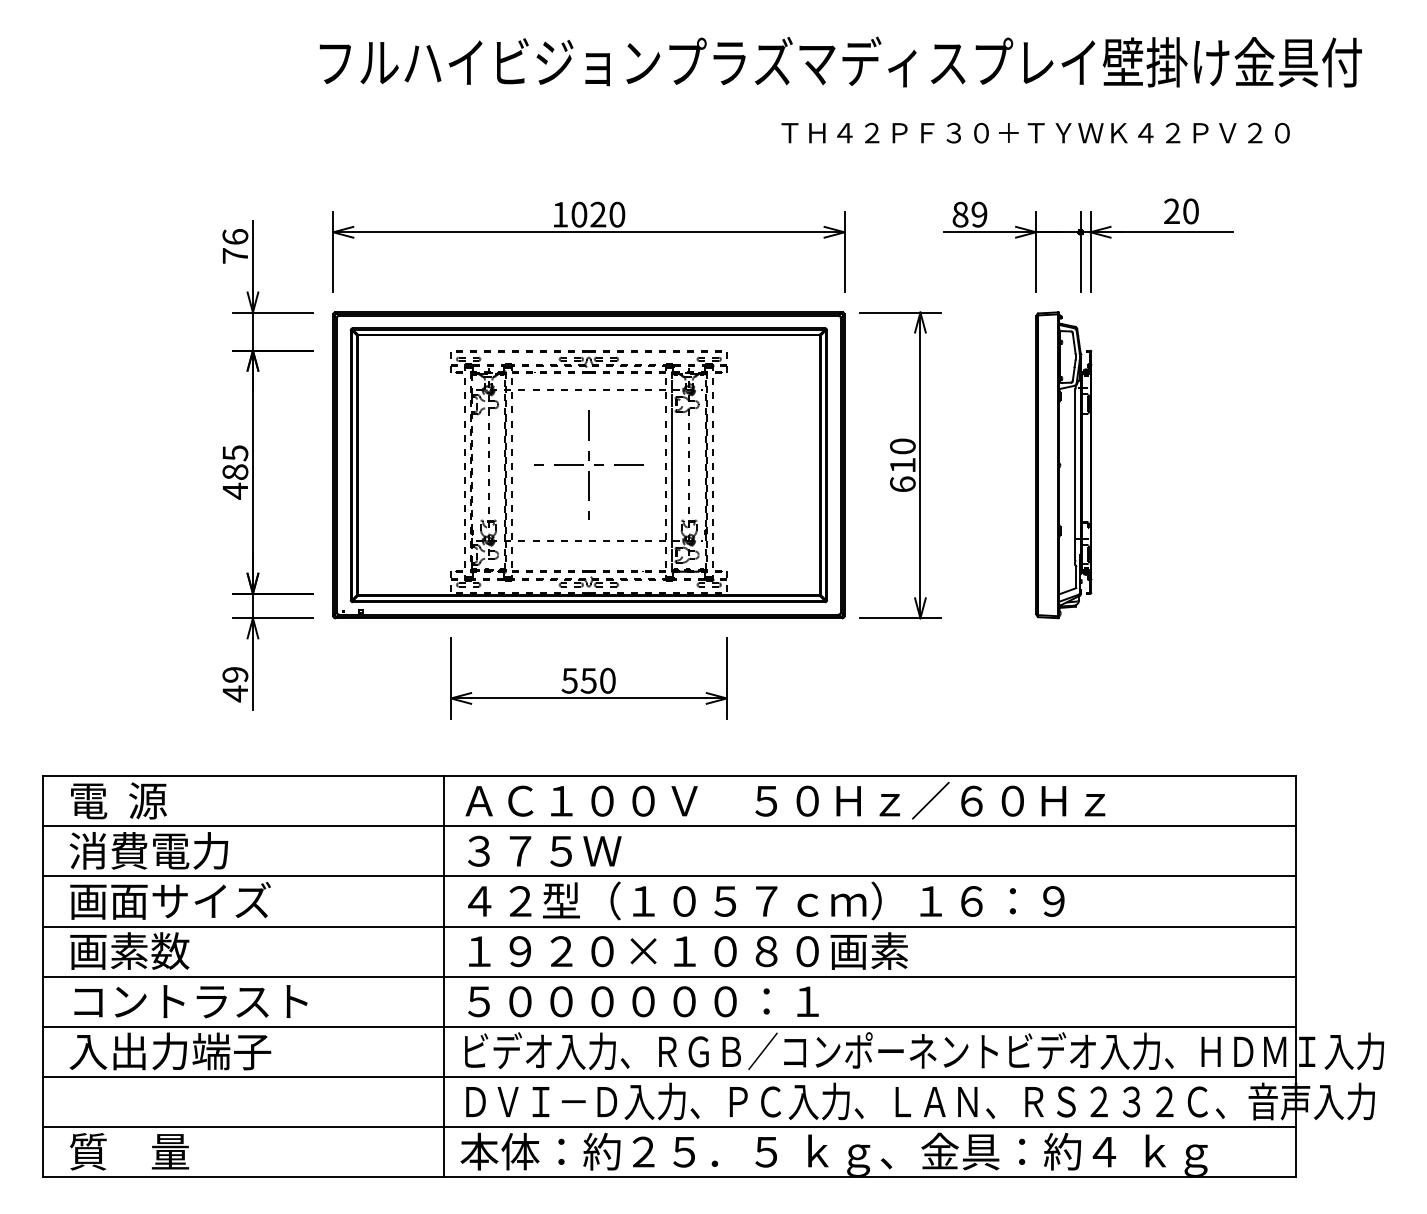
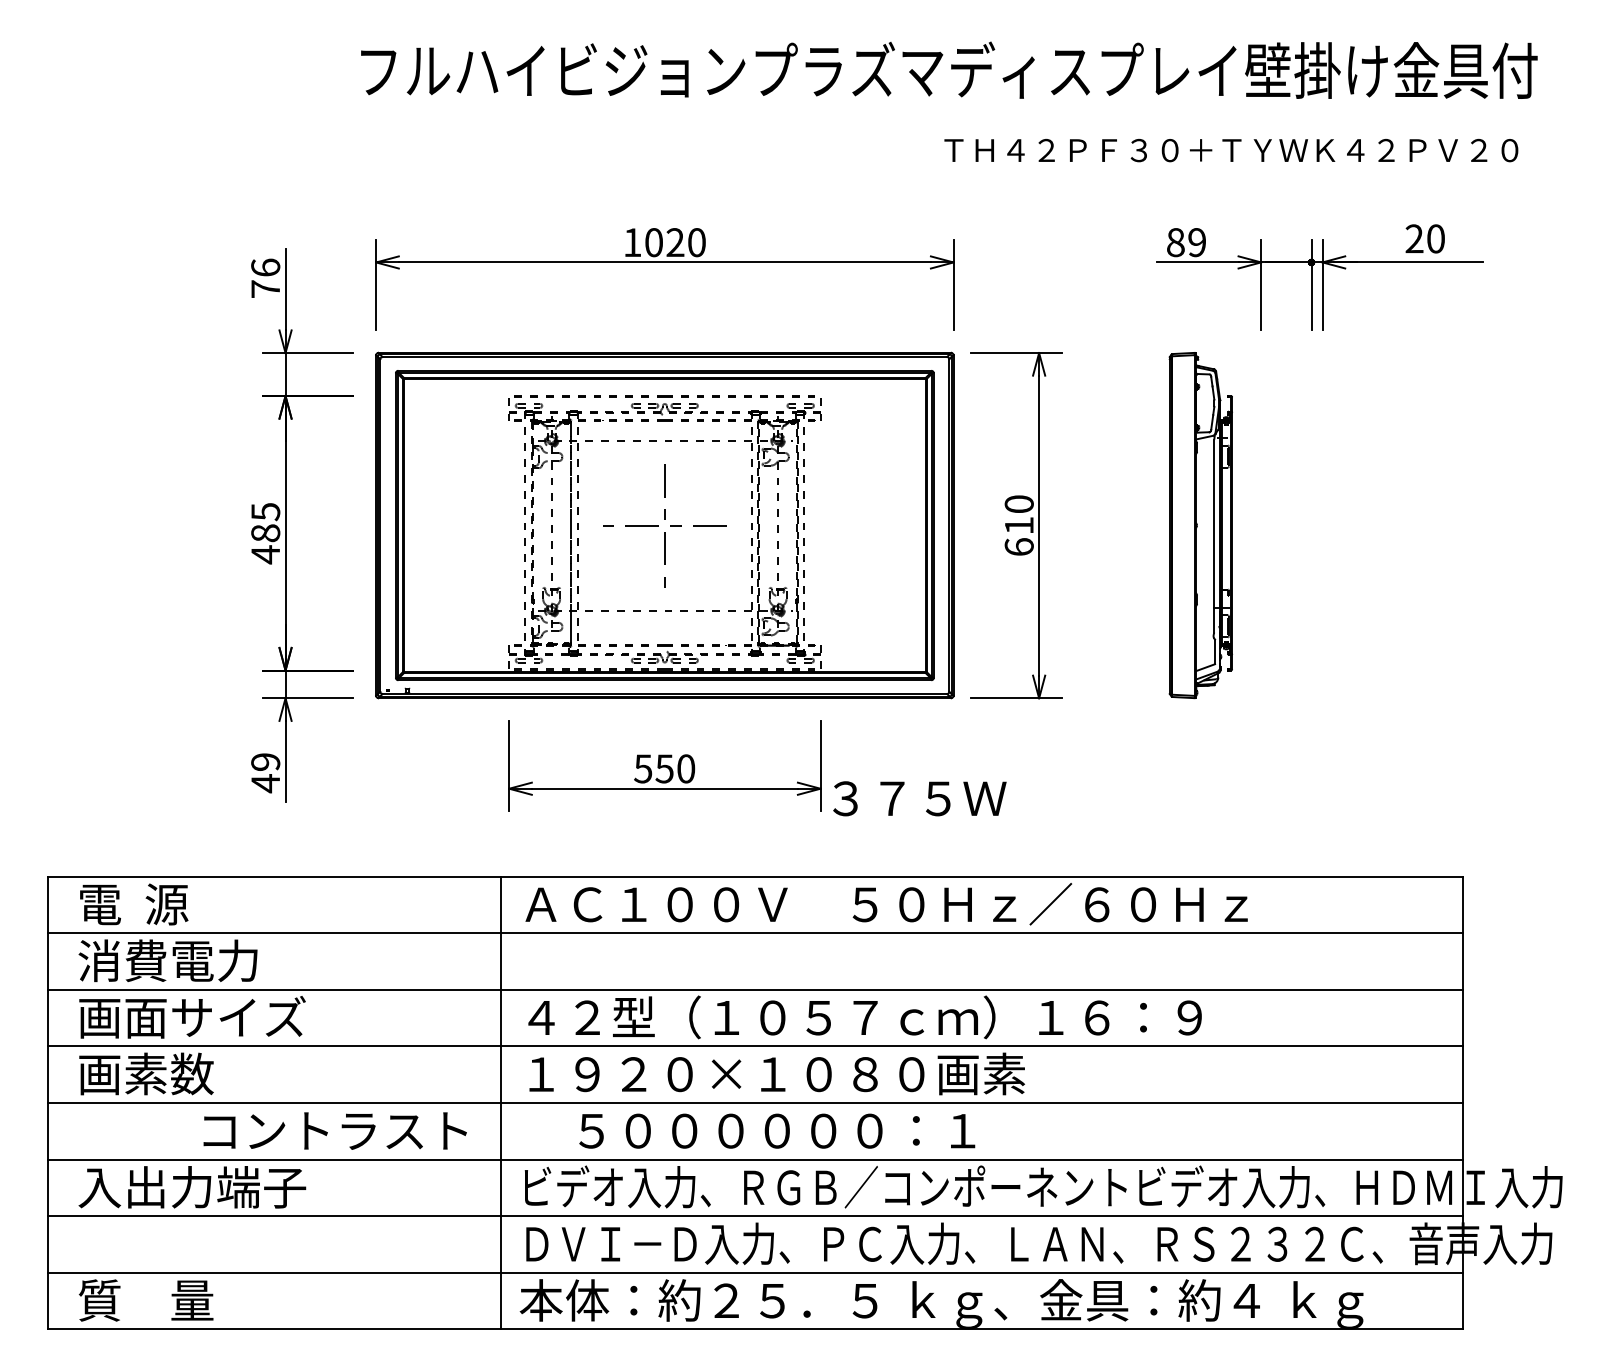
text: (1035, 132) -> (1231, 149), moved
part: (1088, 245) -> (1320, 277), moved
text: (544, 850) -> (919, 797), moved
text: (190, 1001) -> (334, 1130), moved
text: (643, 1001) -> (777, 1130), moved

